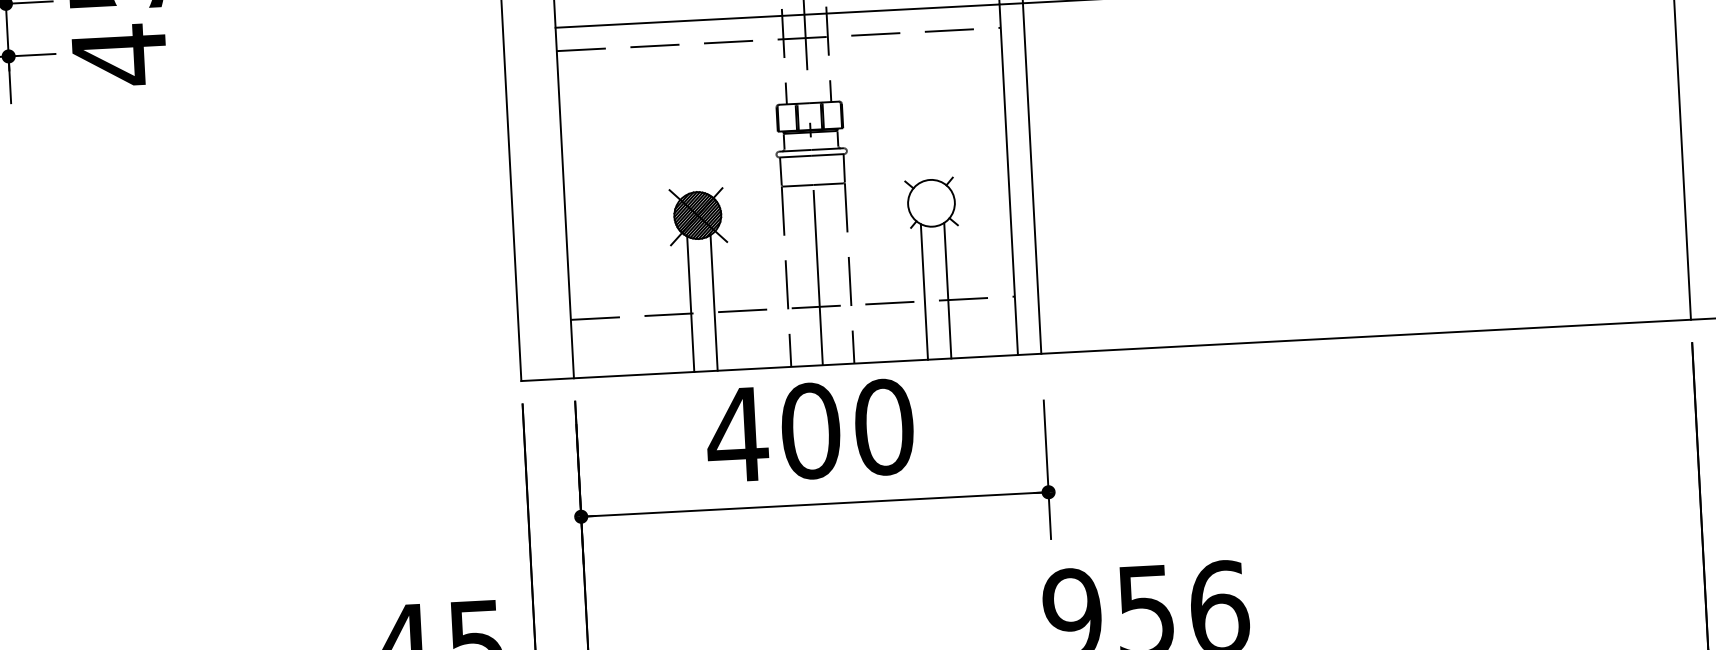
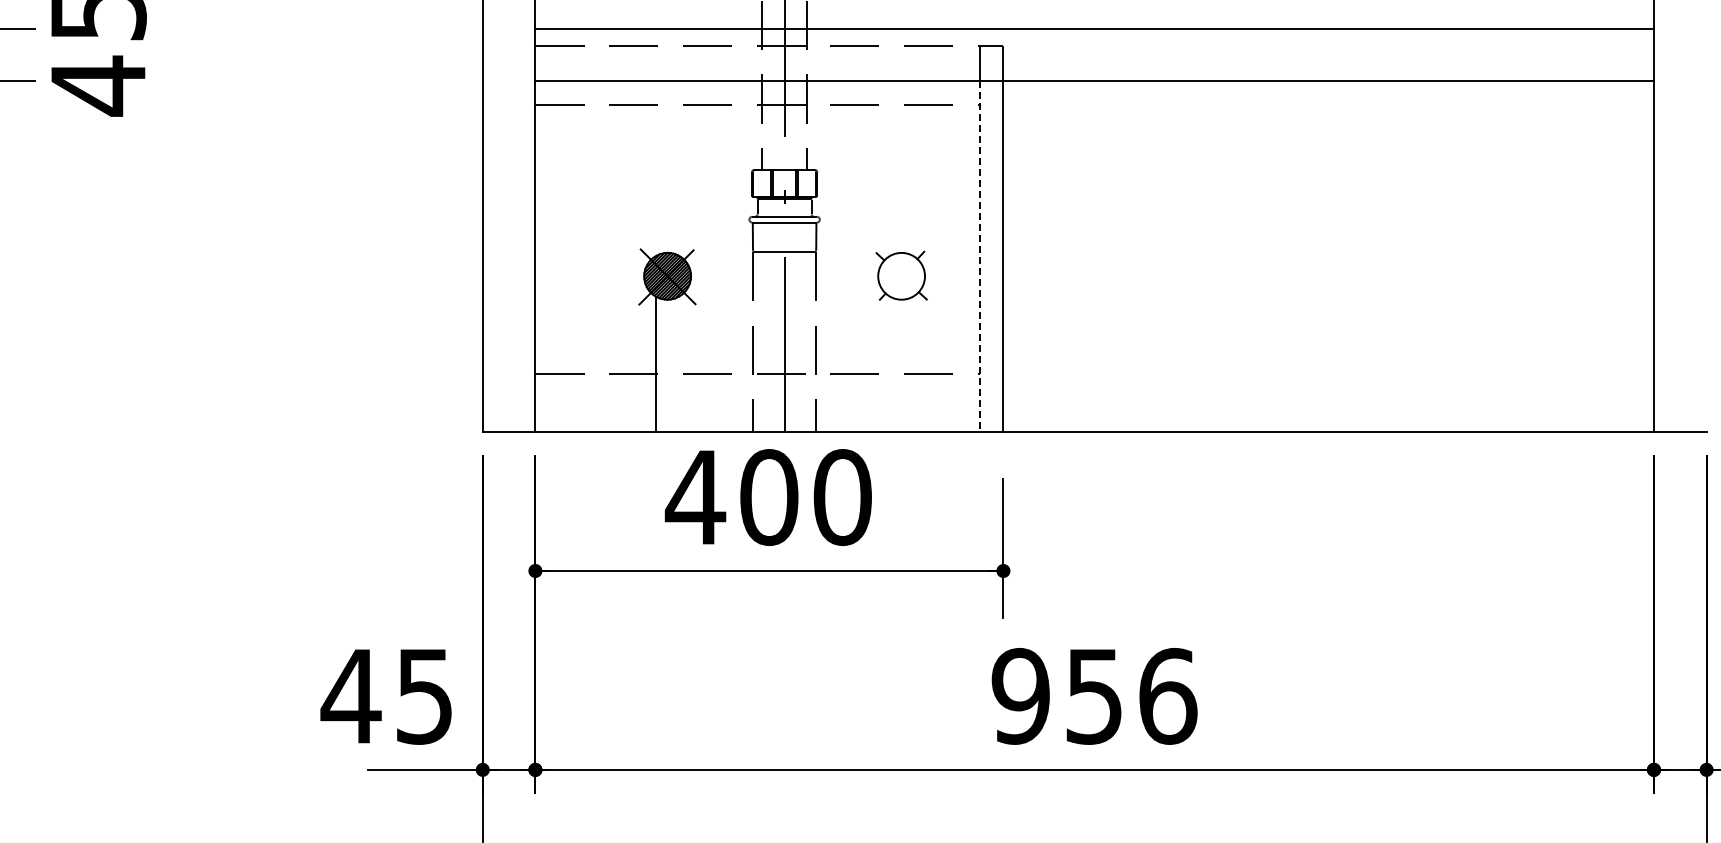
line: (1009, 179) -> (980, 256), solid -> dashed
line: (947, 290) -> (913, 364), removed
line: (924, 292) -> (889, 364), removed
line: (714, 303) -> (679, 364), removed

